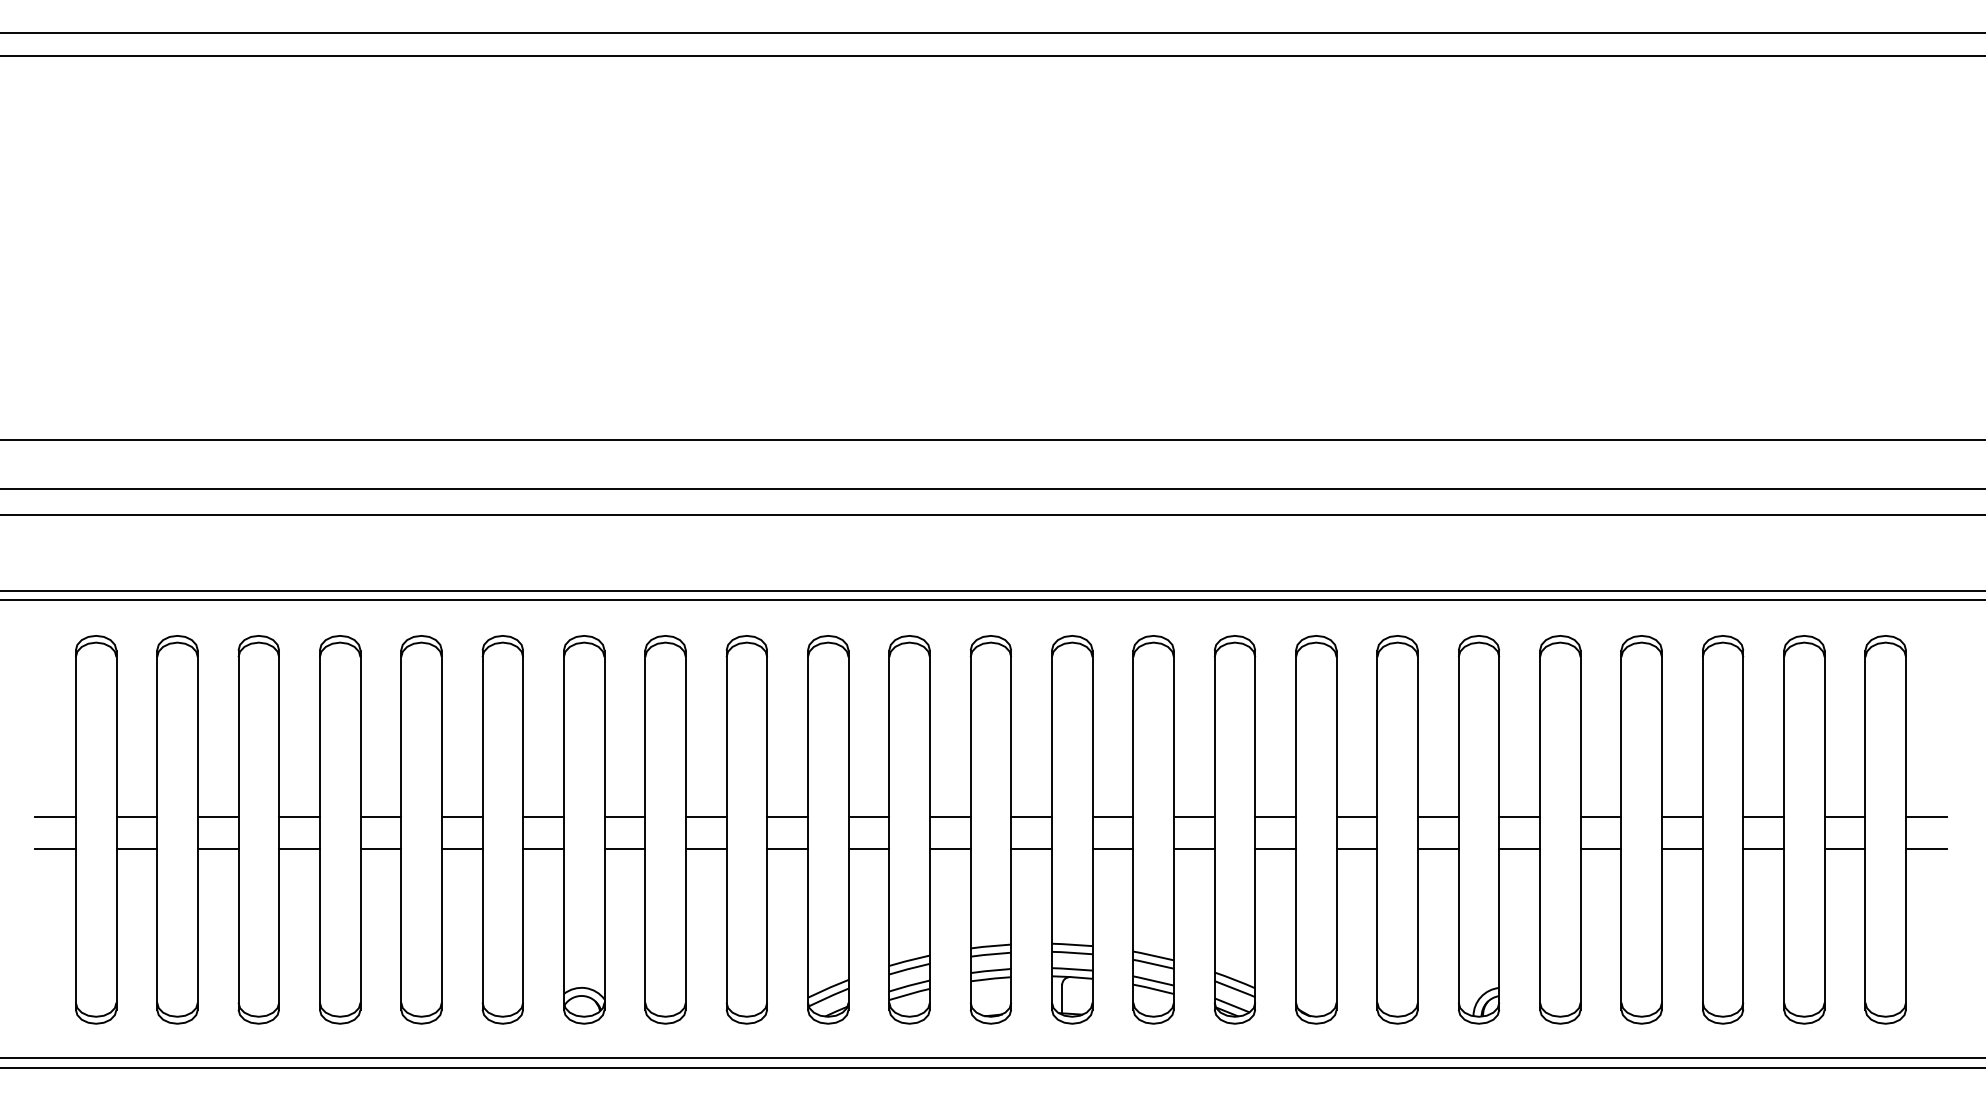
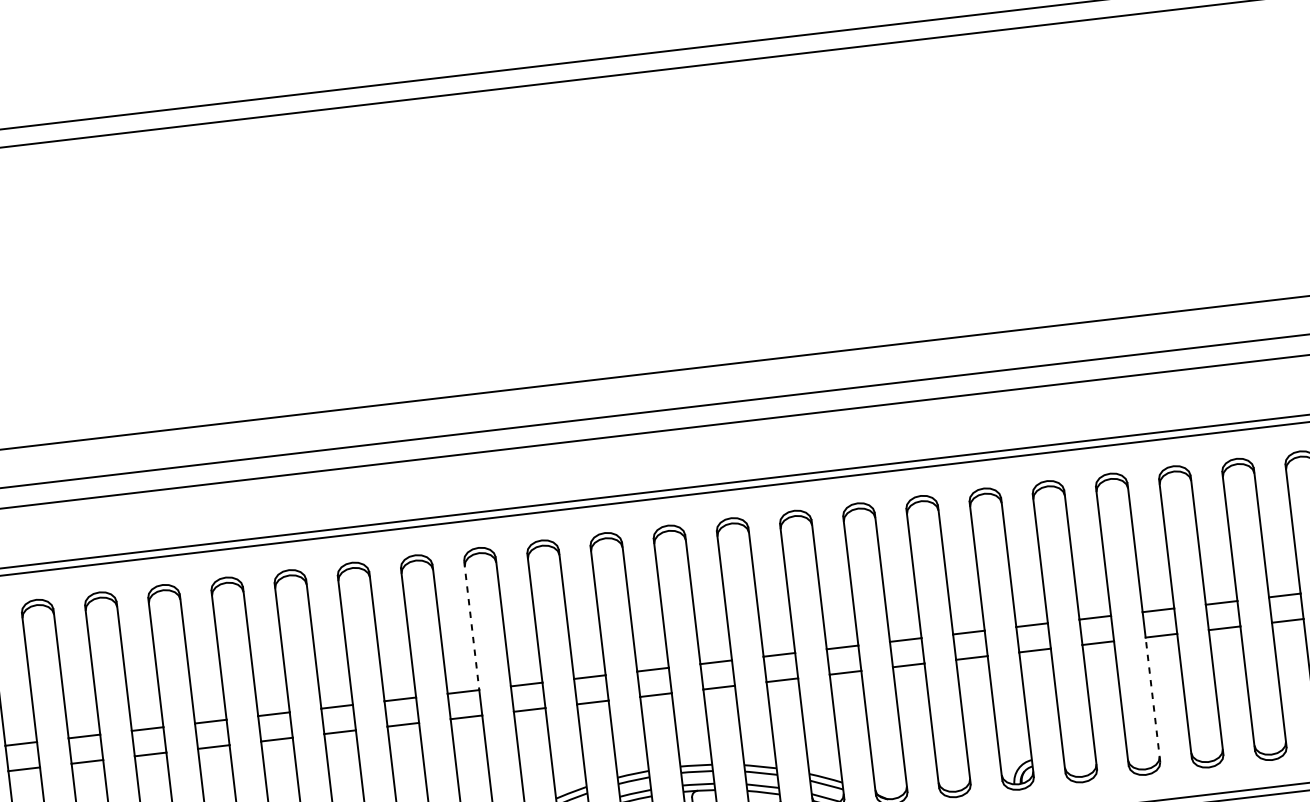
line: (807, 734) -> (471, 626), solid -> dashed
line: (1662, 929) -> (1153, 699), solid -> dashed

